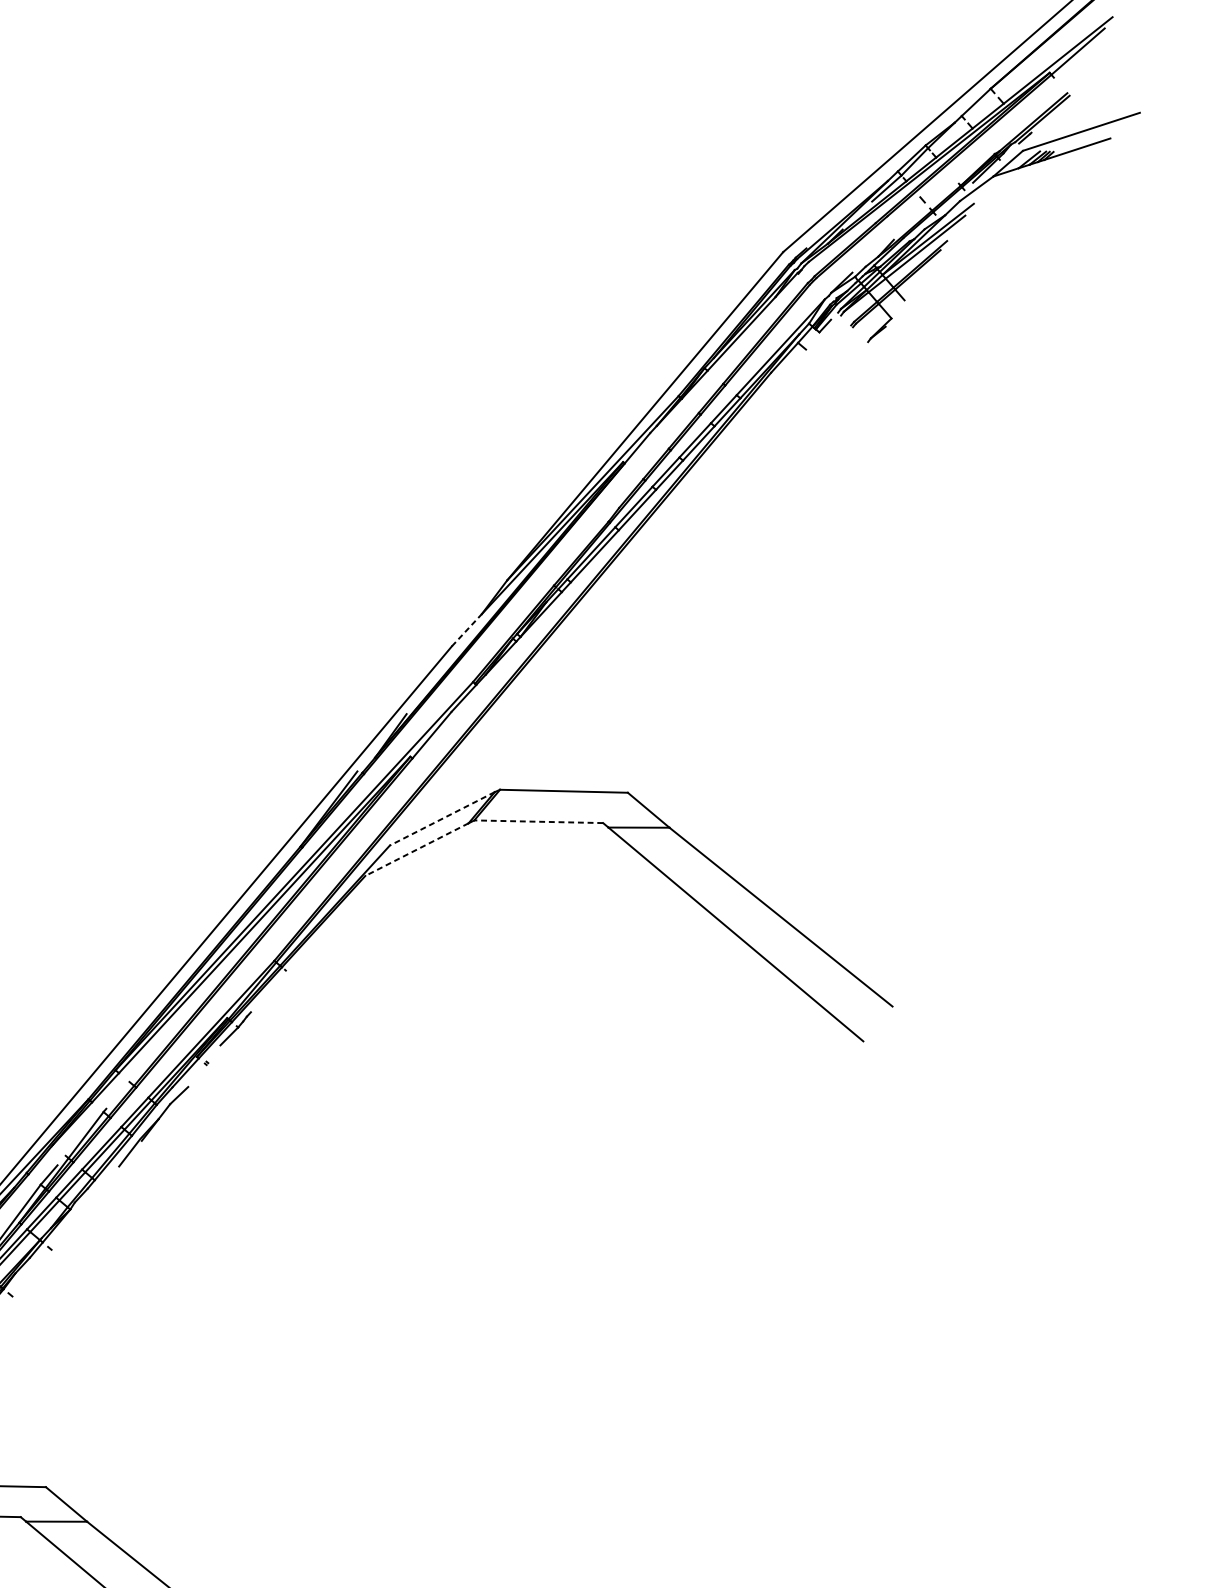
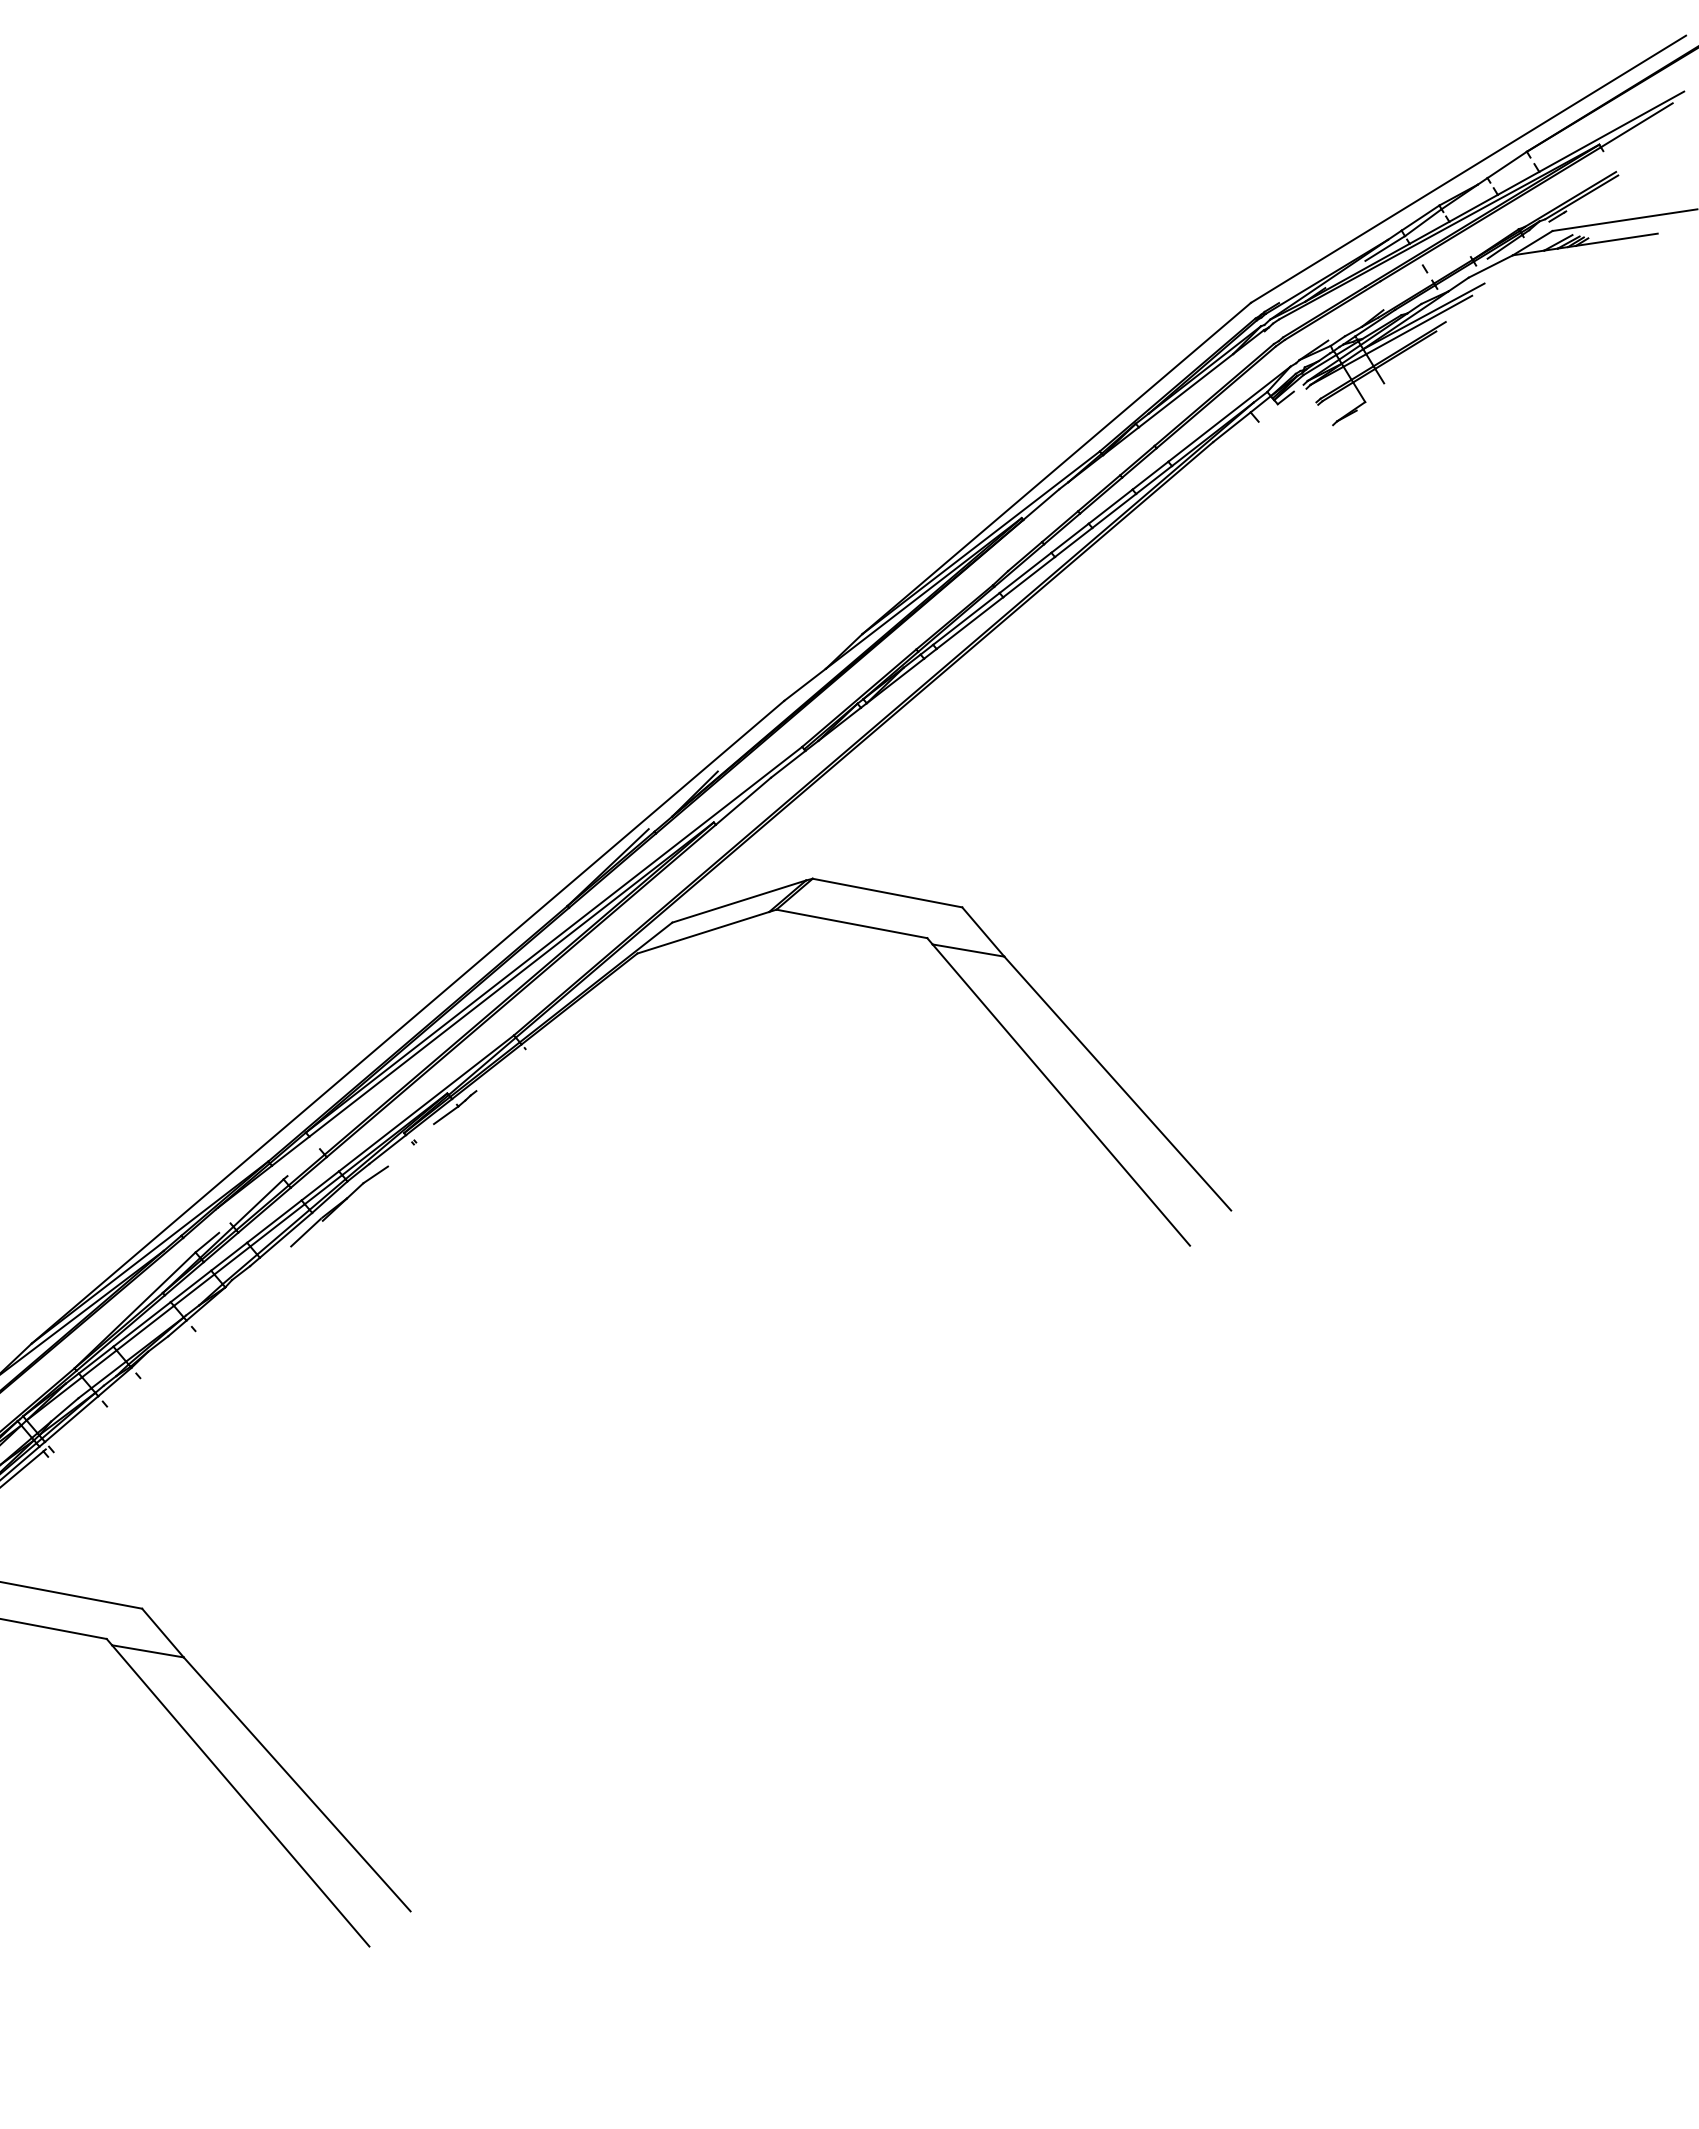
line: (467, 629) -> (805, 684), dashed -> solid
line: (441, 818) -> (738, 901), dashed -> solid
line: (538, 821) -> (851, 923), dashed -> solid
line: (416, 849) -> (702, 932), dashed -> solid

